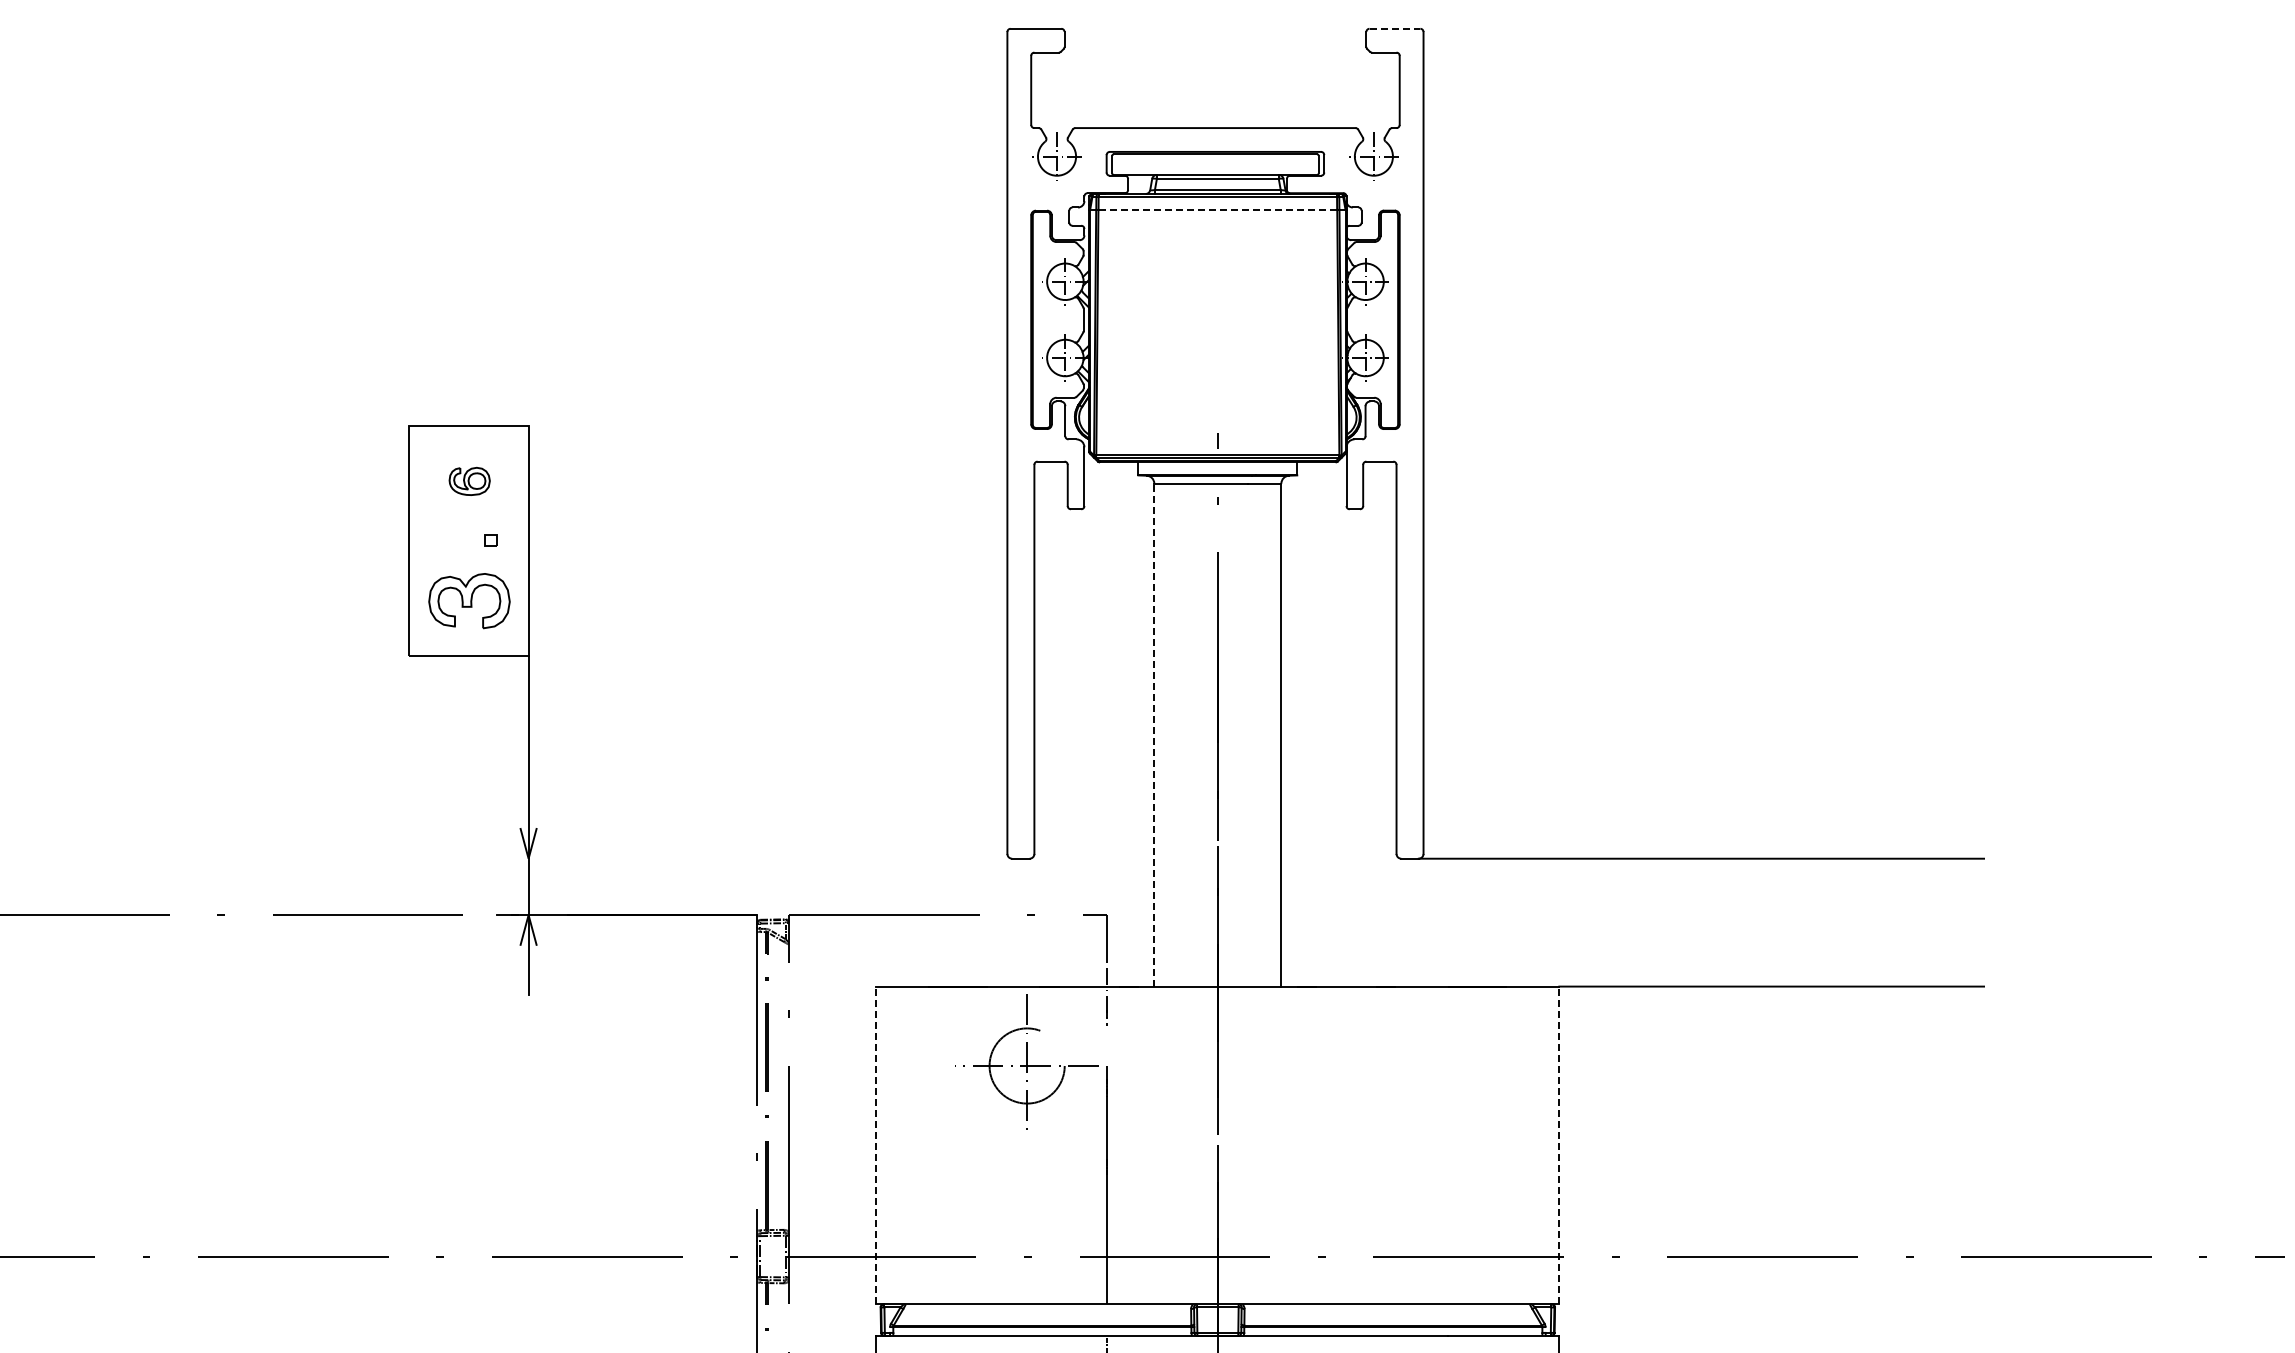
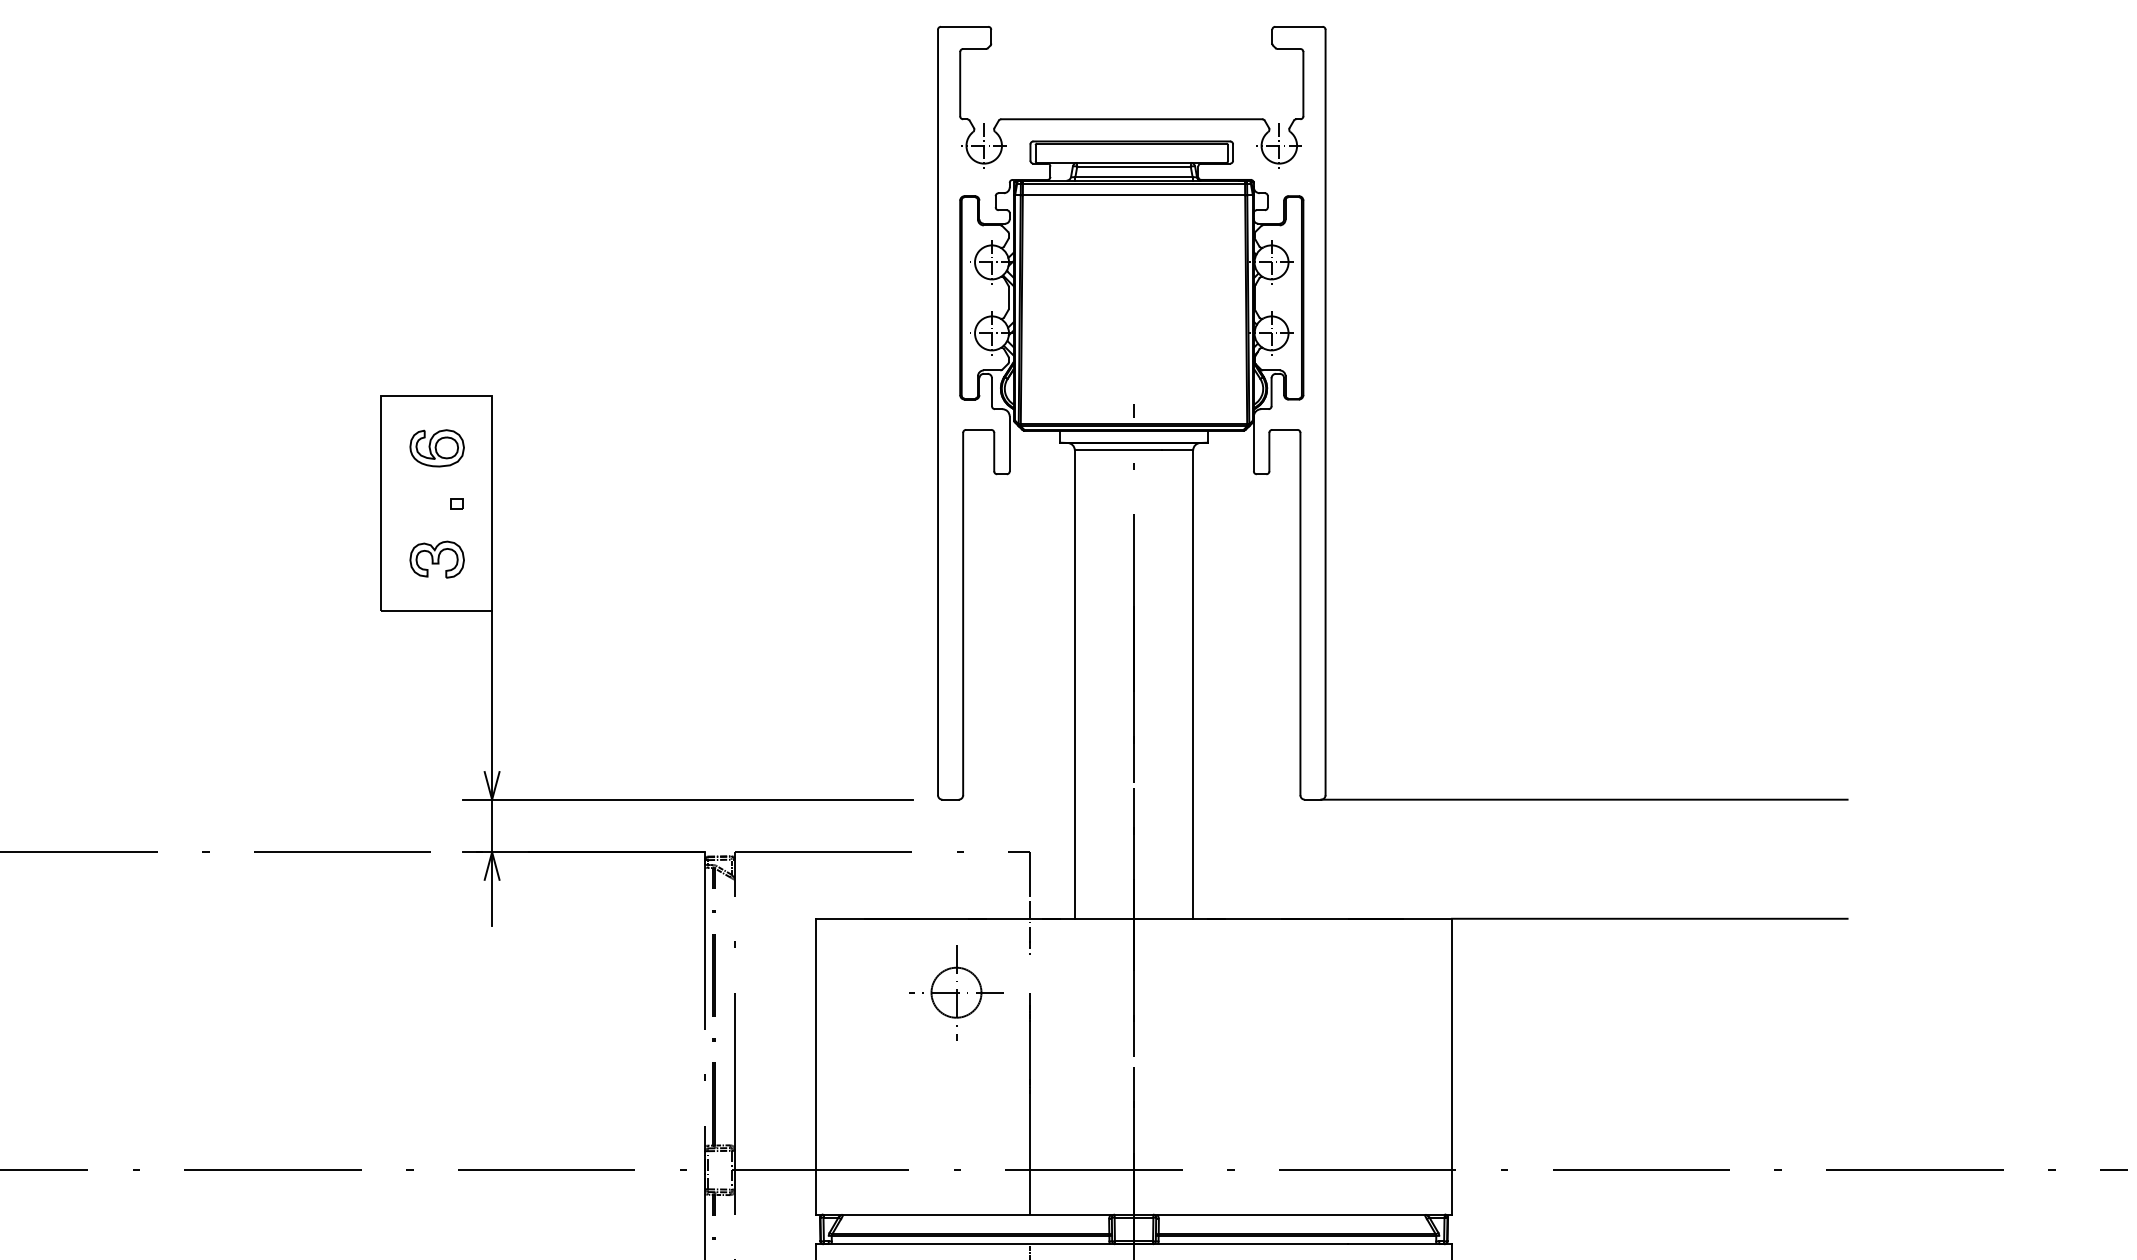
line: (1395, 28) -> (1299, 26), dashed -> solid
line: (1218, 209) -> (1134, 195), dashed -> solid
part: (469, 481) -> (437, 448), size x1.43
part: (469, 600) -> (437, 559), size x0.71
line: (1154, 734) -> (1075, 684), dashed -> solid
line: (738, 858) -> (687, 799), added
part: (1027, 1065) -> (956, 992), size x0.71
line: (876, 1145) -> (816, 1066), dashed -> solid
line: (1559, 1145) -> (1452, 1066), dashed -> solid

